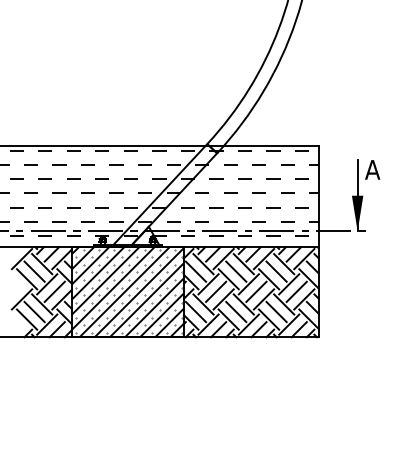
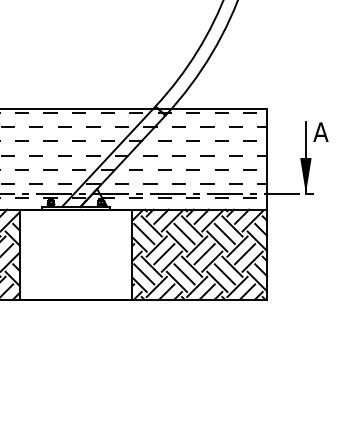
hatch: (127, 292) -> (75, 254), removed

